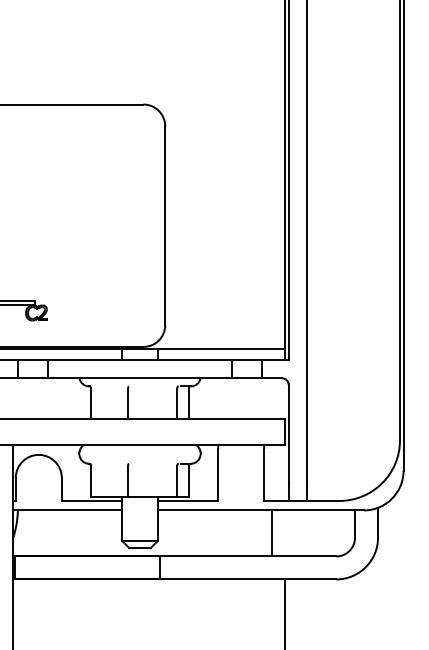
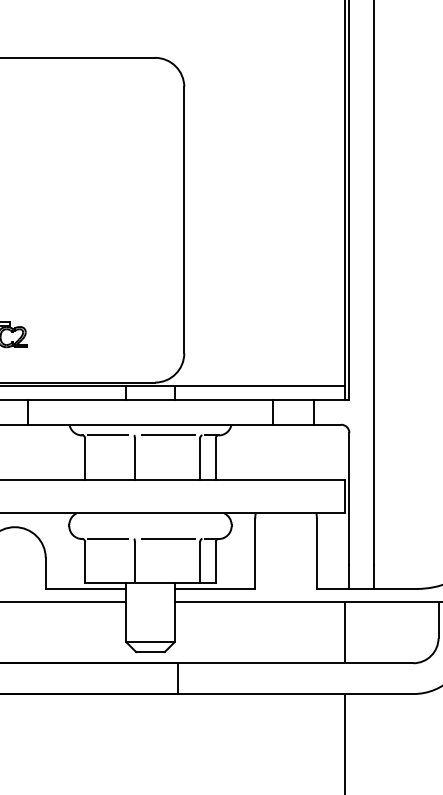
line: (108, 386) -> (108, 435), added
line: (153, 386) -> (168, 435), added
line: (108, 463) -> (108, 538), added
line: (153, 463) -> (168, 538), added
line: (272, 533) -> (345, 632), moved

